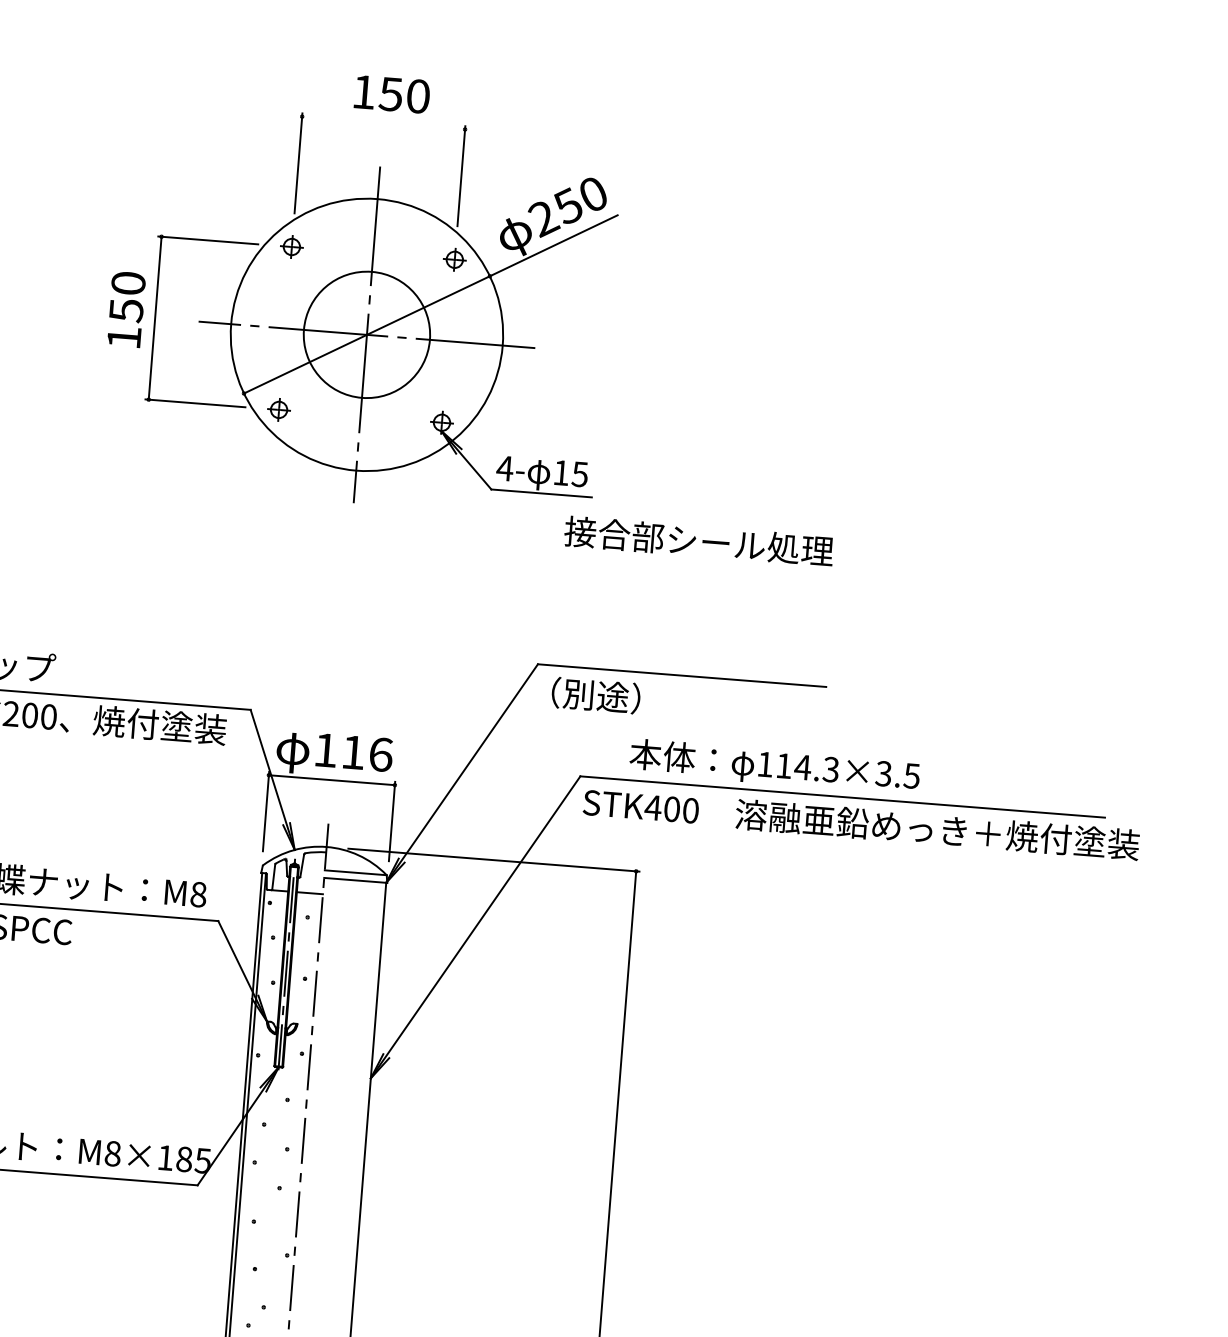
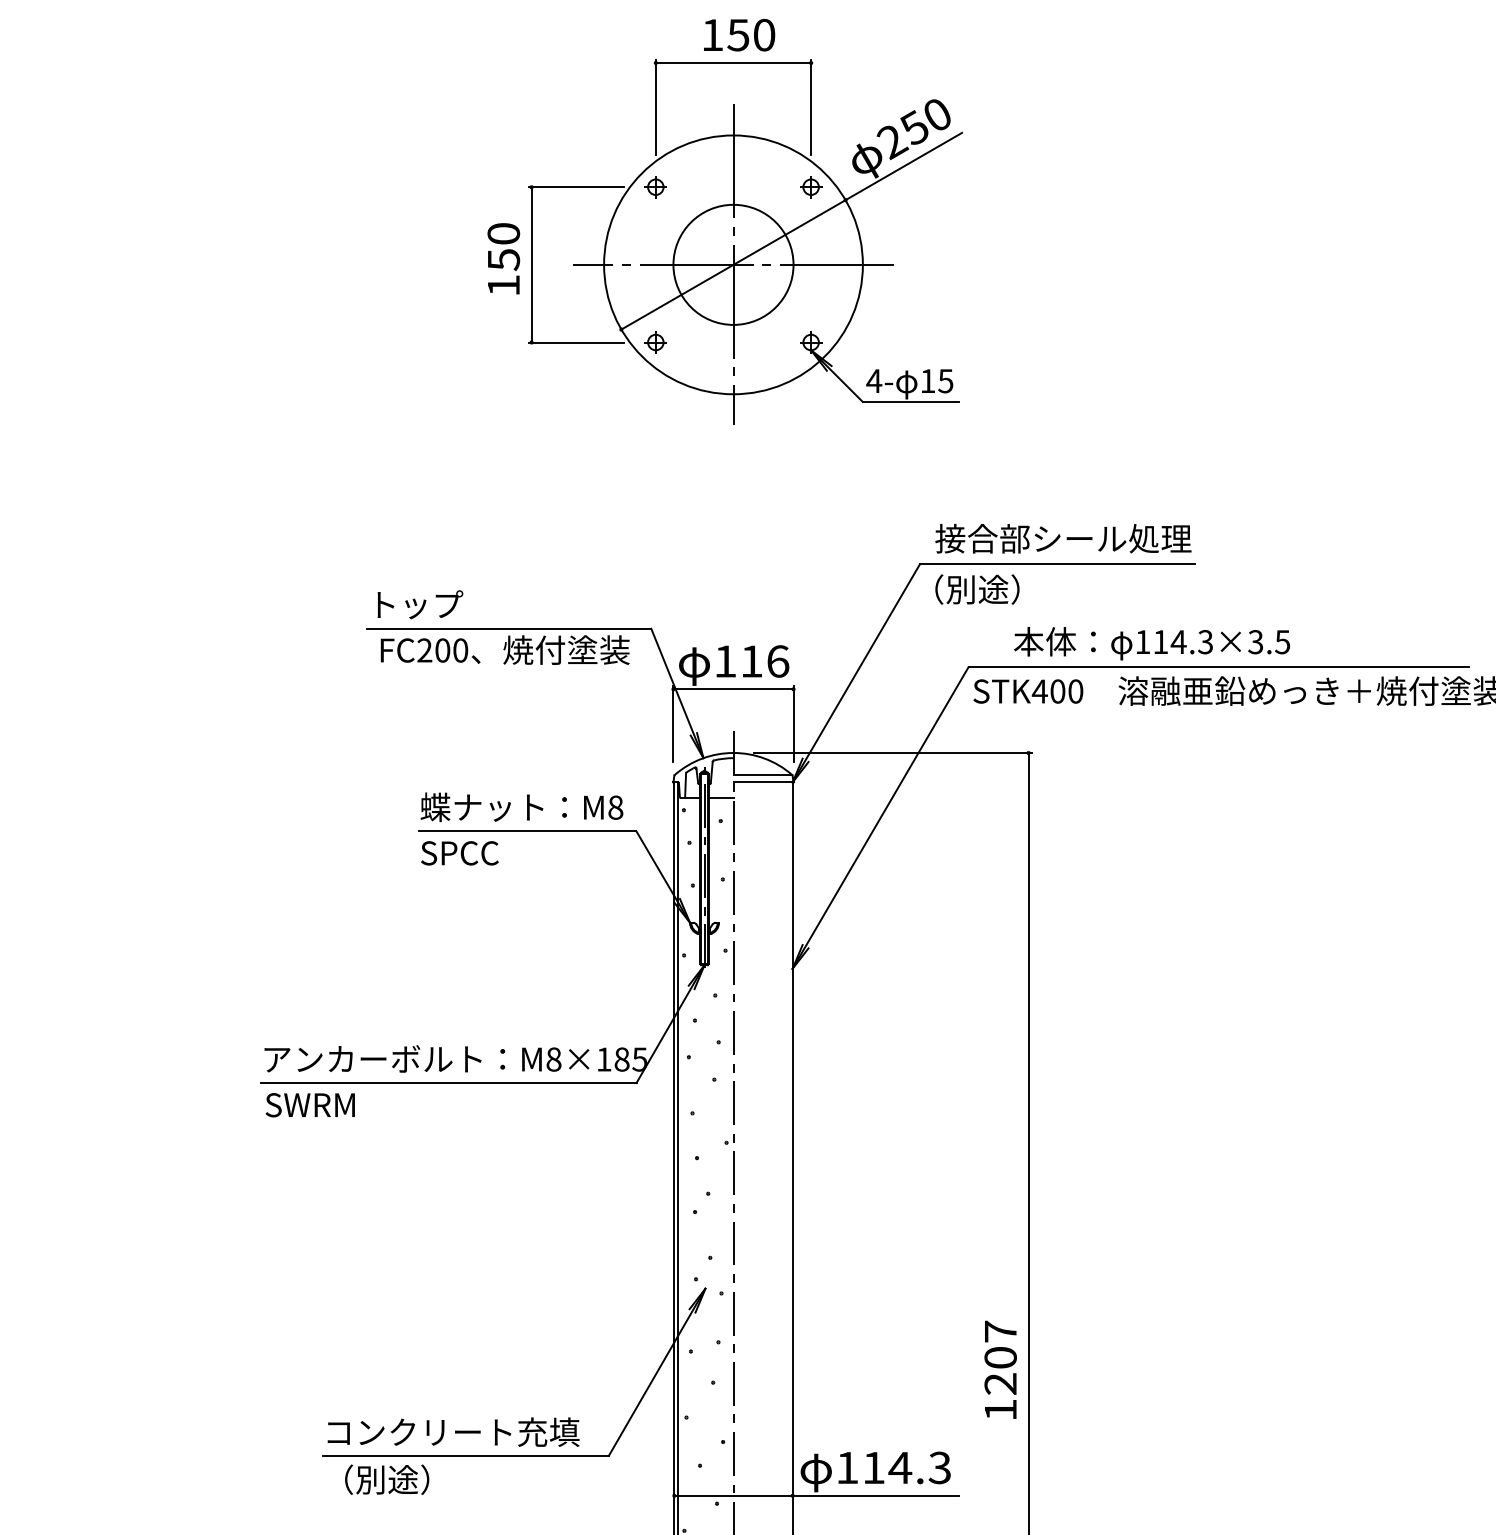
line: (383, 123) -> (733, 63), added
text: (699, 541) -> (1063, 538), moved

